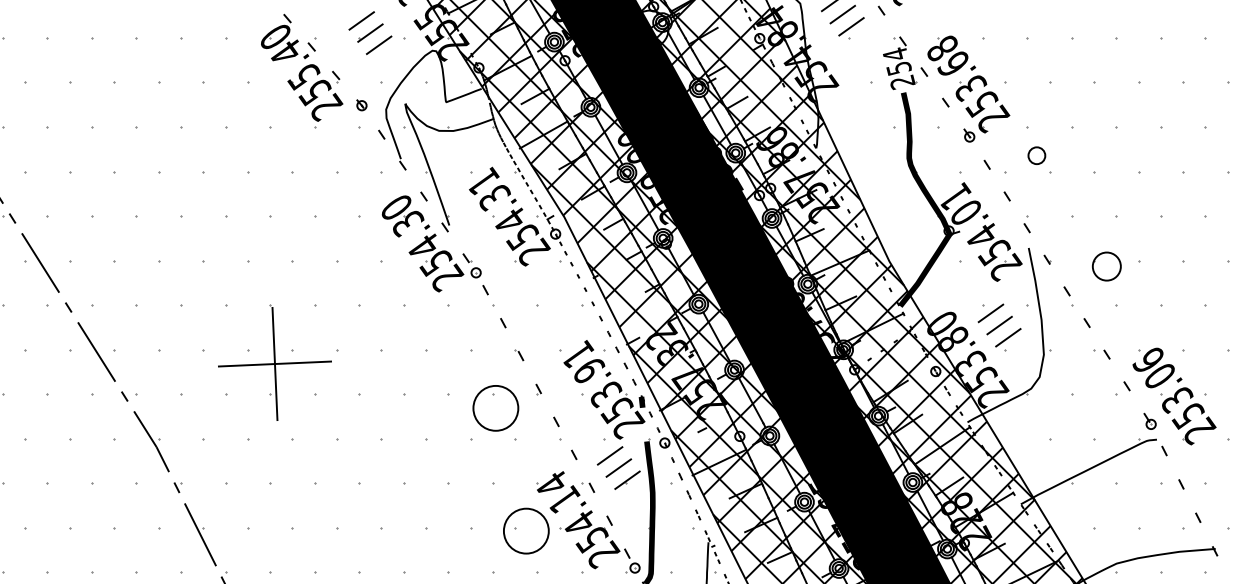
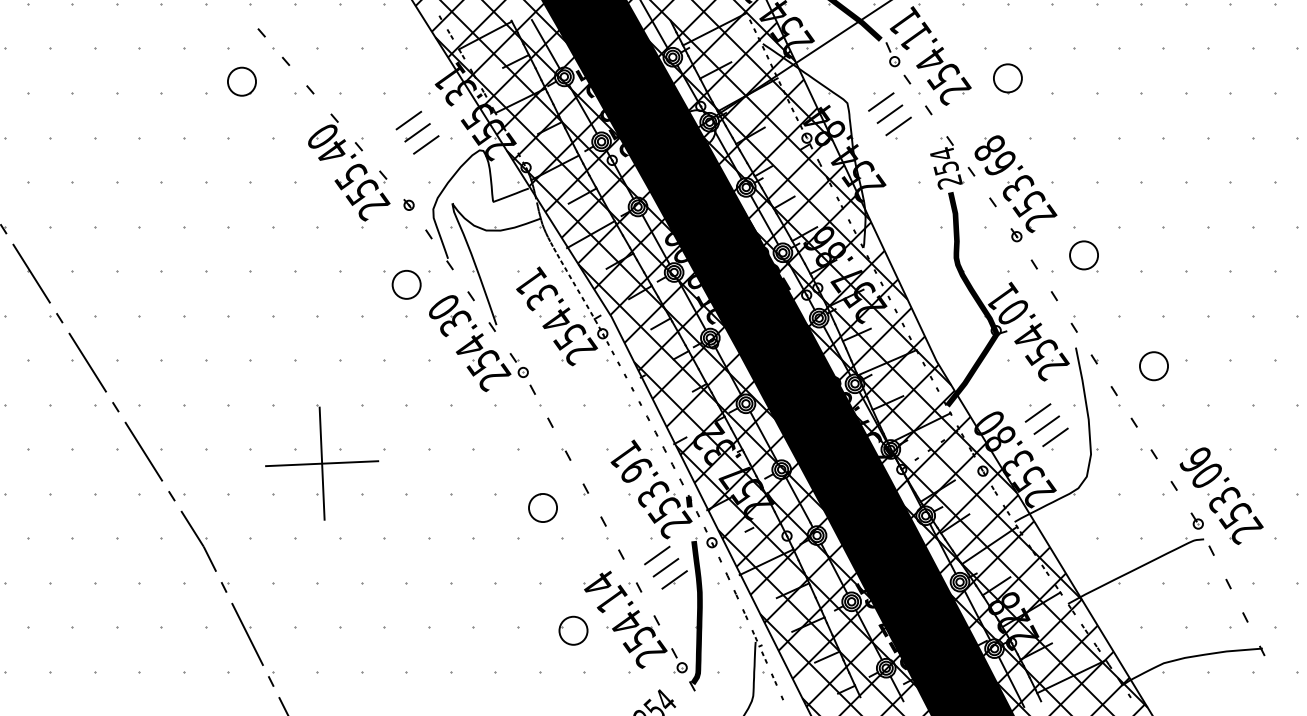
circle: (1037, 155) -> (1084, 255), size x1.67
circle: (359, 184) -> (406, 284), added
circle: (496, 407) -> (543, 507), size x0.62
circle: (526, 530) -> (573, 630), size x0.62

